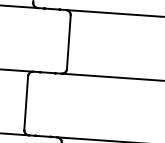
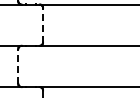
line: (69, 41) -> (43, 24), solid -> dashed
line: (26, 101) -> (18, 65), solid -> dashed

